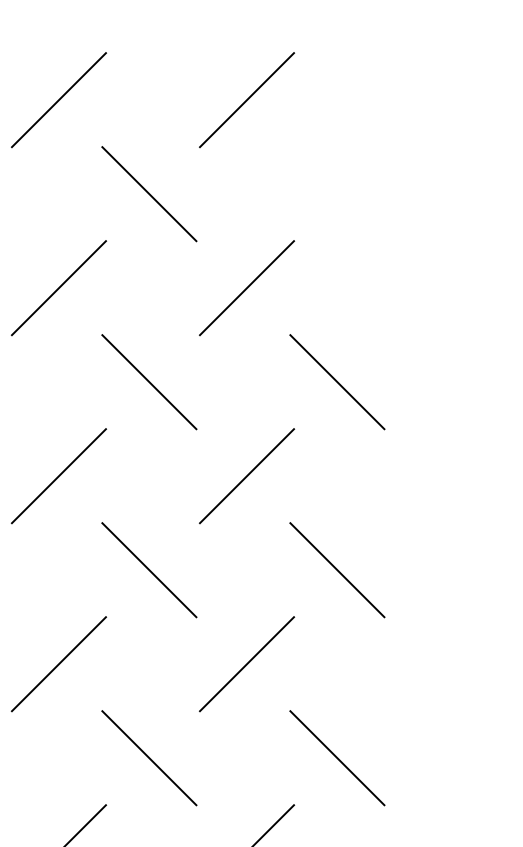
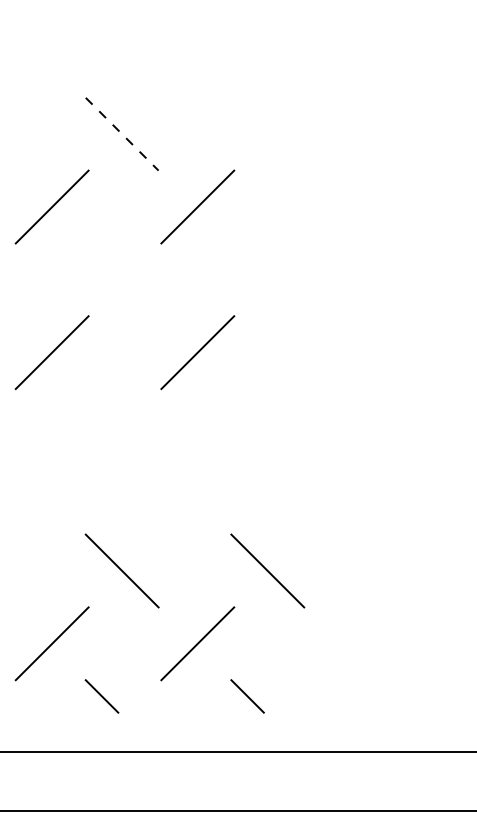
line: (58, 100) -> (51, 61), removed
line: (246, 100) -> (197, 61), removed
line: (149, 194) -> (122, 134), solid -> dashed
line: (148, 381) -> (121, 279), removed
line: (337, 381) -> (267, 279), removed
line: (148, 570) -> (121, 425), removed
line: (337, 570) -> (267, 425), removed
line: (58, 663) -> (51, 497), removed
line: (246, 663) -> (197, 497), removed

